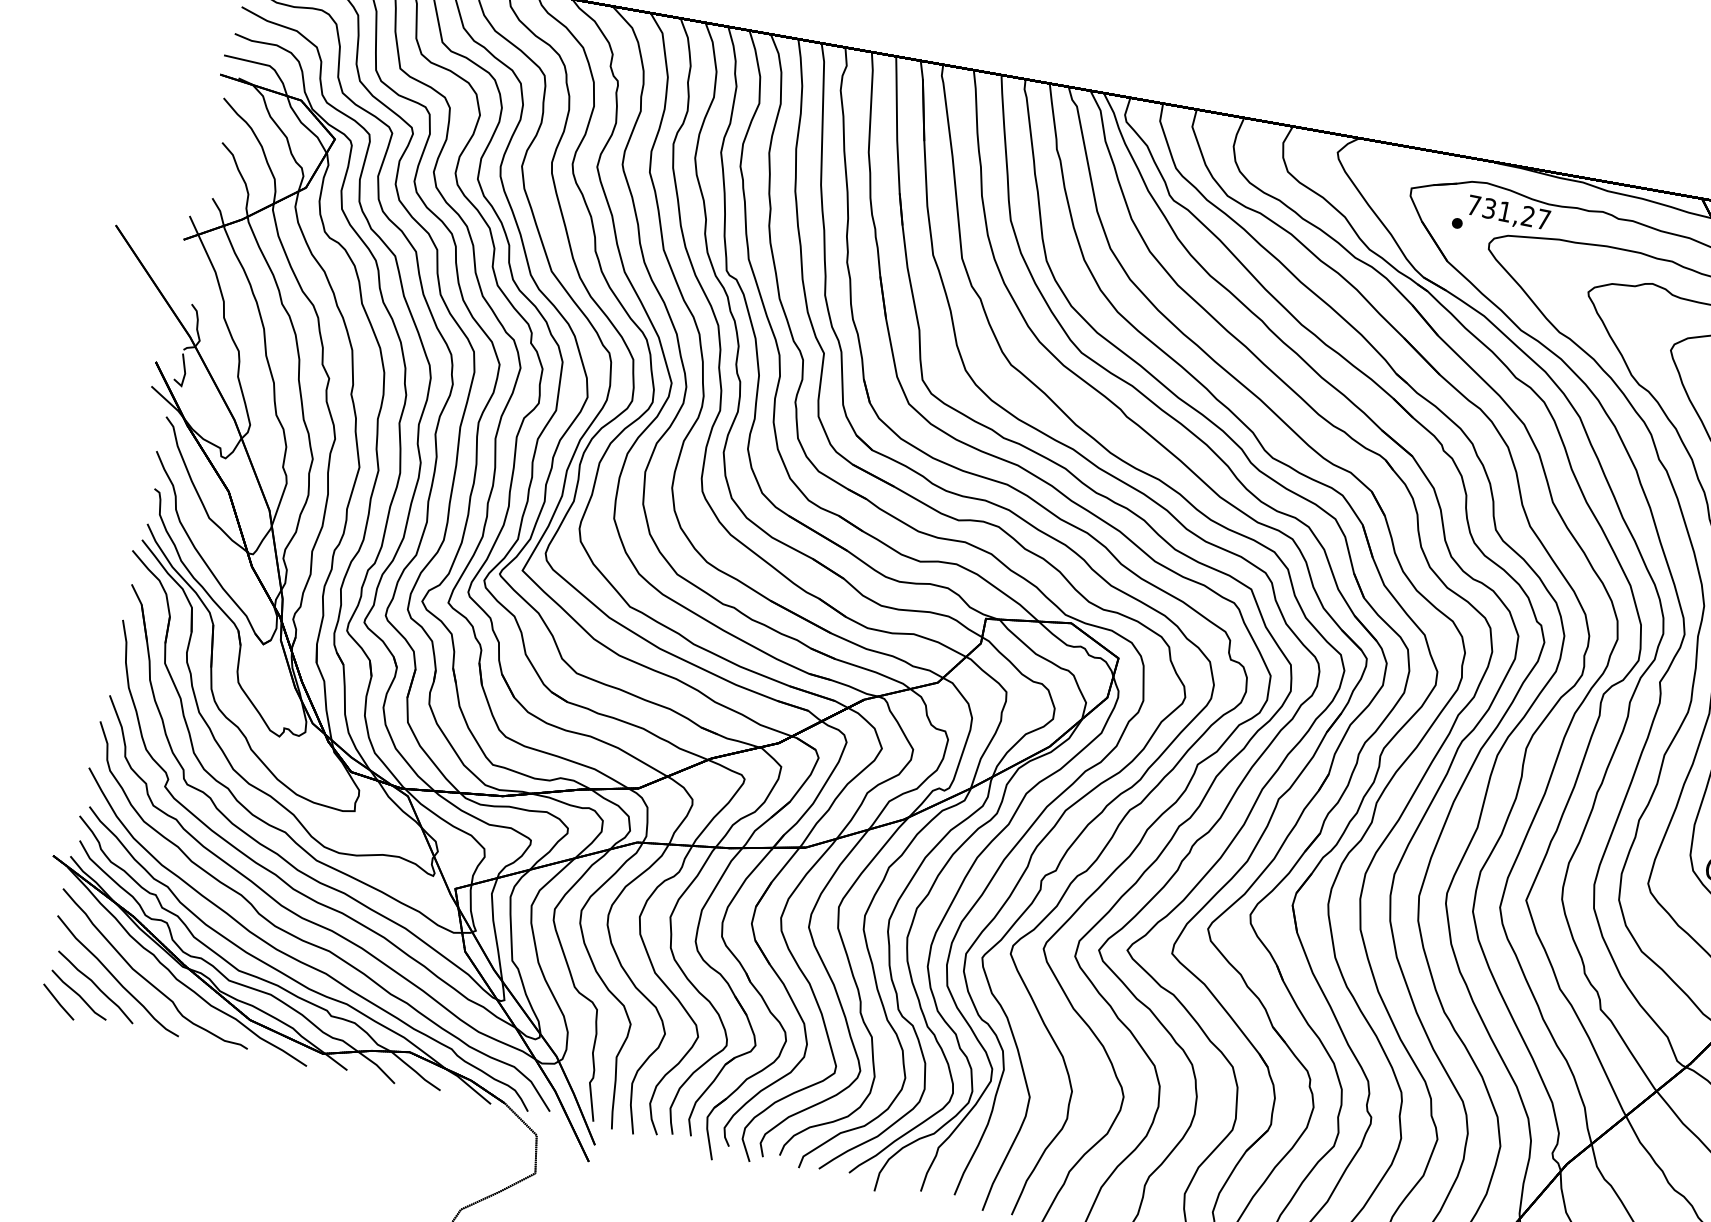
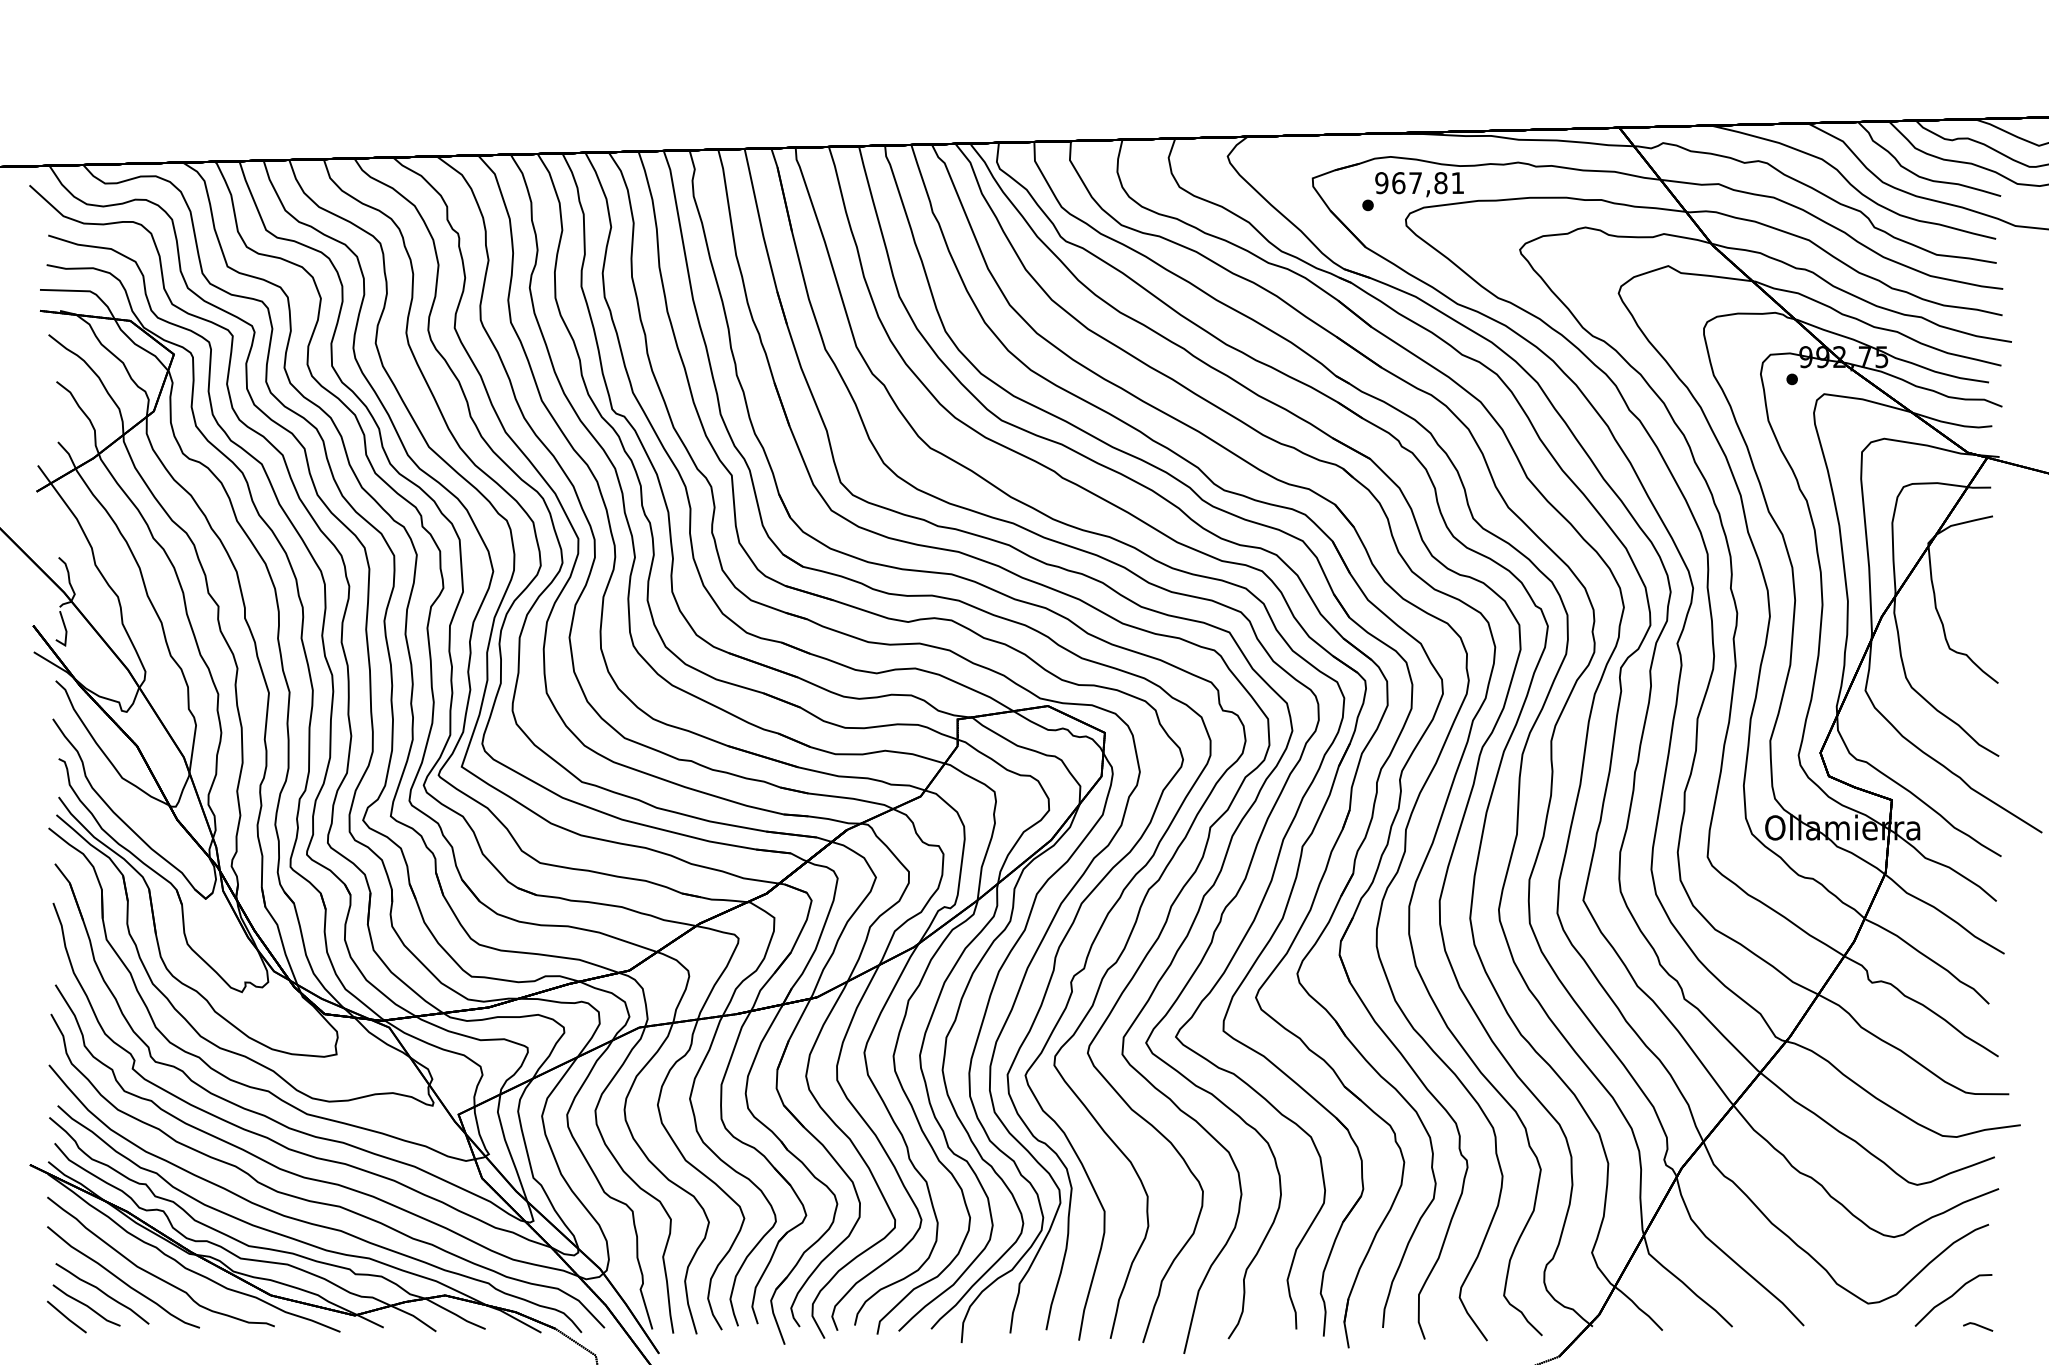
text: (1508, 212) -> (1419, 183), 731,27 -> 967,81

